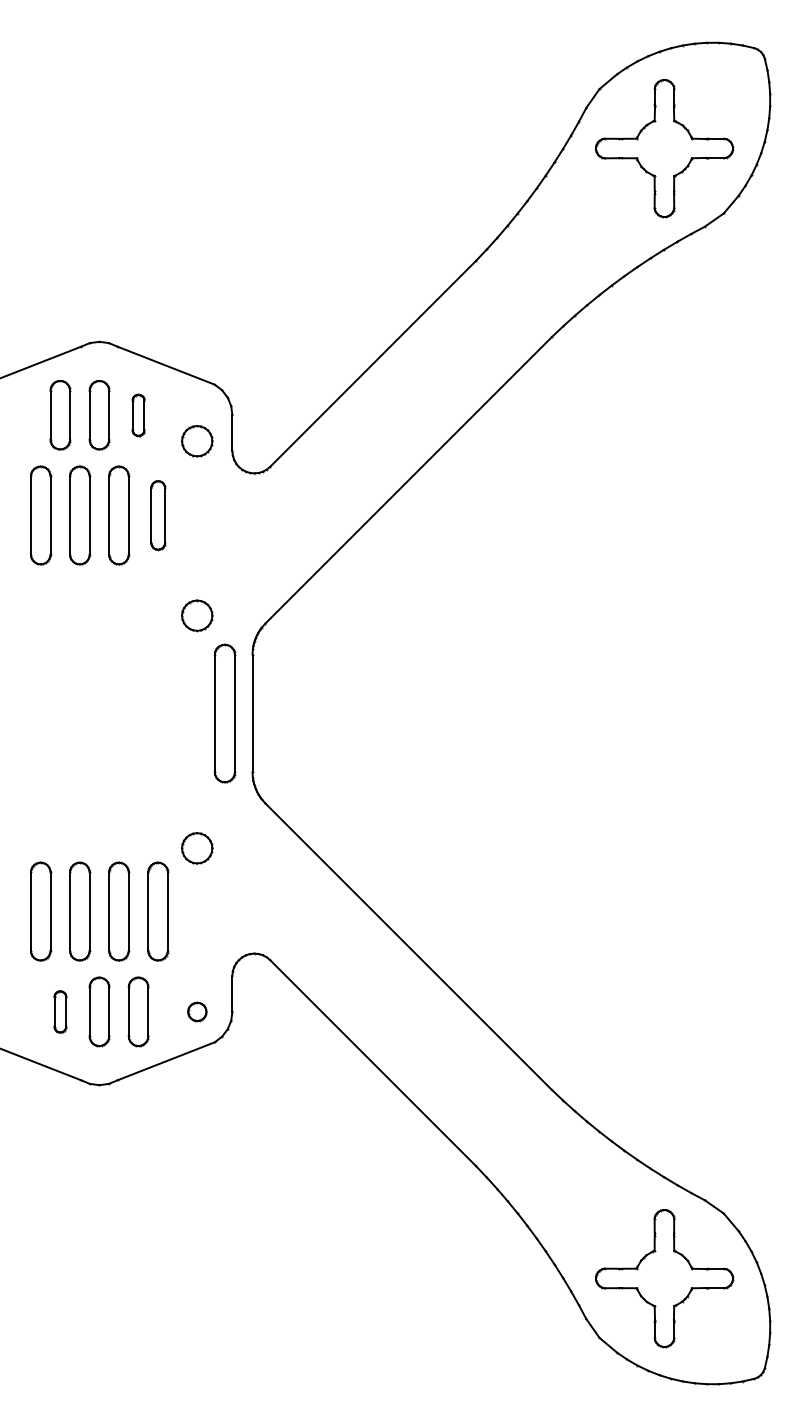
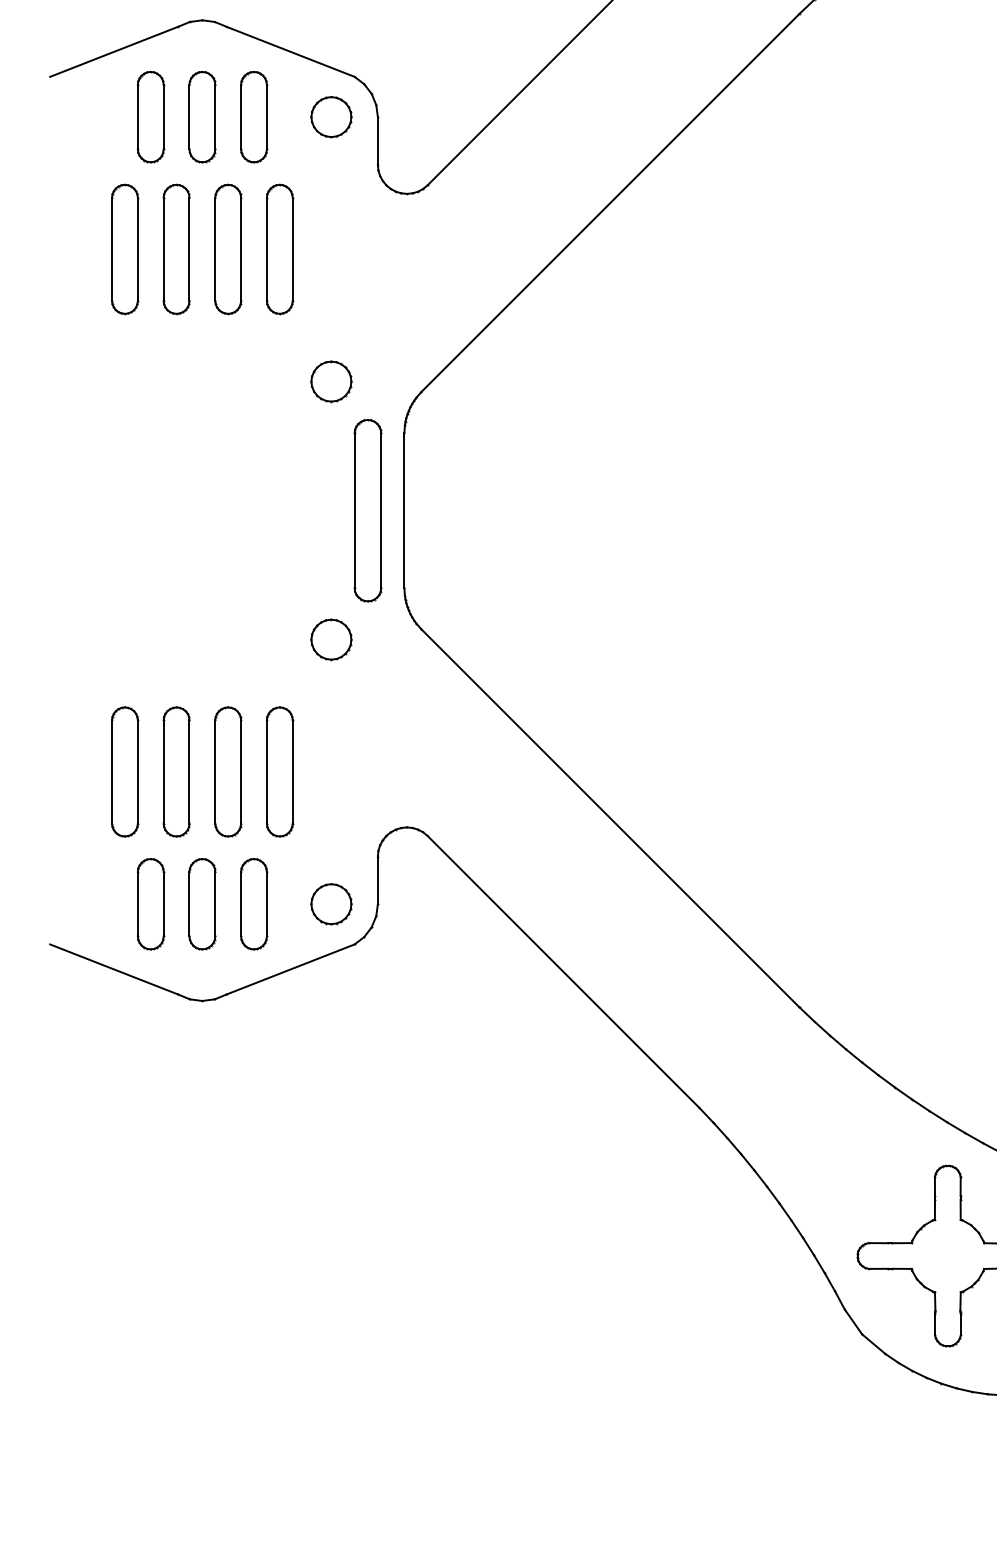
part: (138, 415) -> (253, 117), size x1.67
part: (197, 441) -> (331, 117), moved
part: (158, 515) -> (280, 249), size x1.43
part: (197, 848) -> (331, 639), moved
part: (60, 1011) -> (151, 903), size x1.67
part: (197, 1011) -> (331, 903), size x1.67

